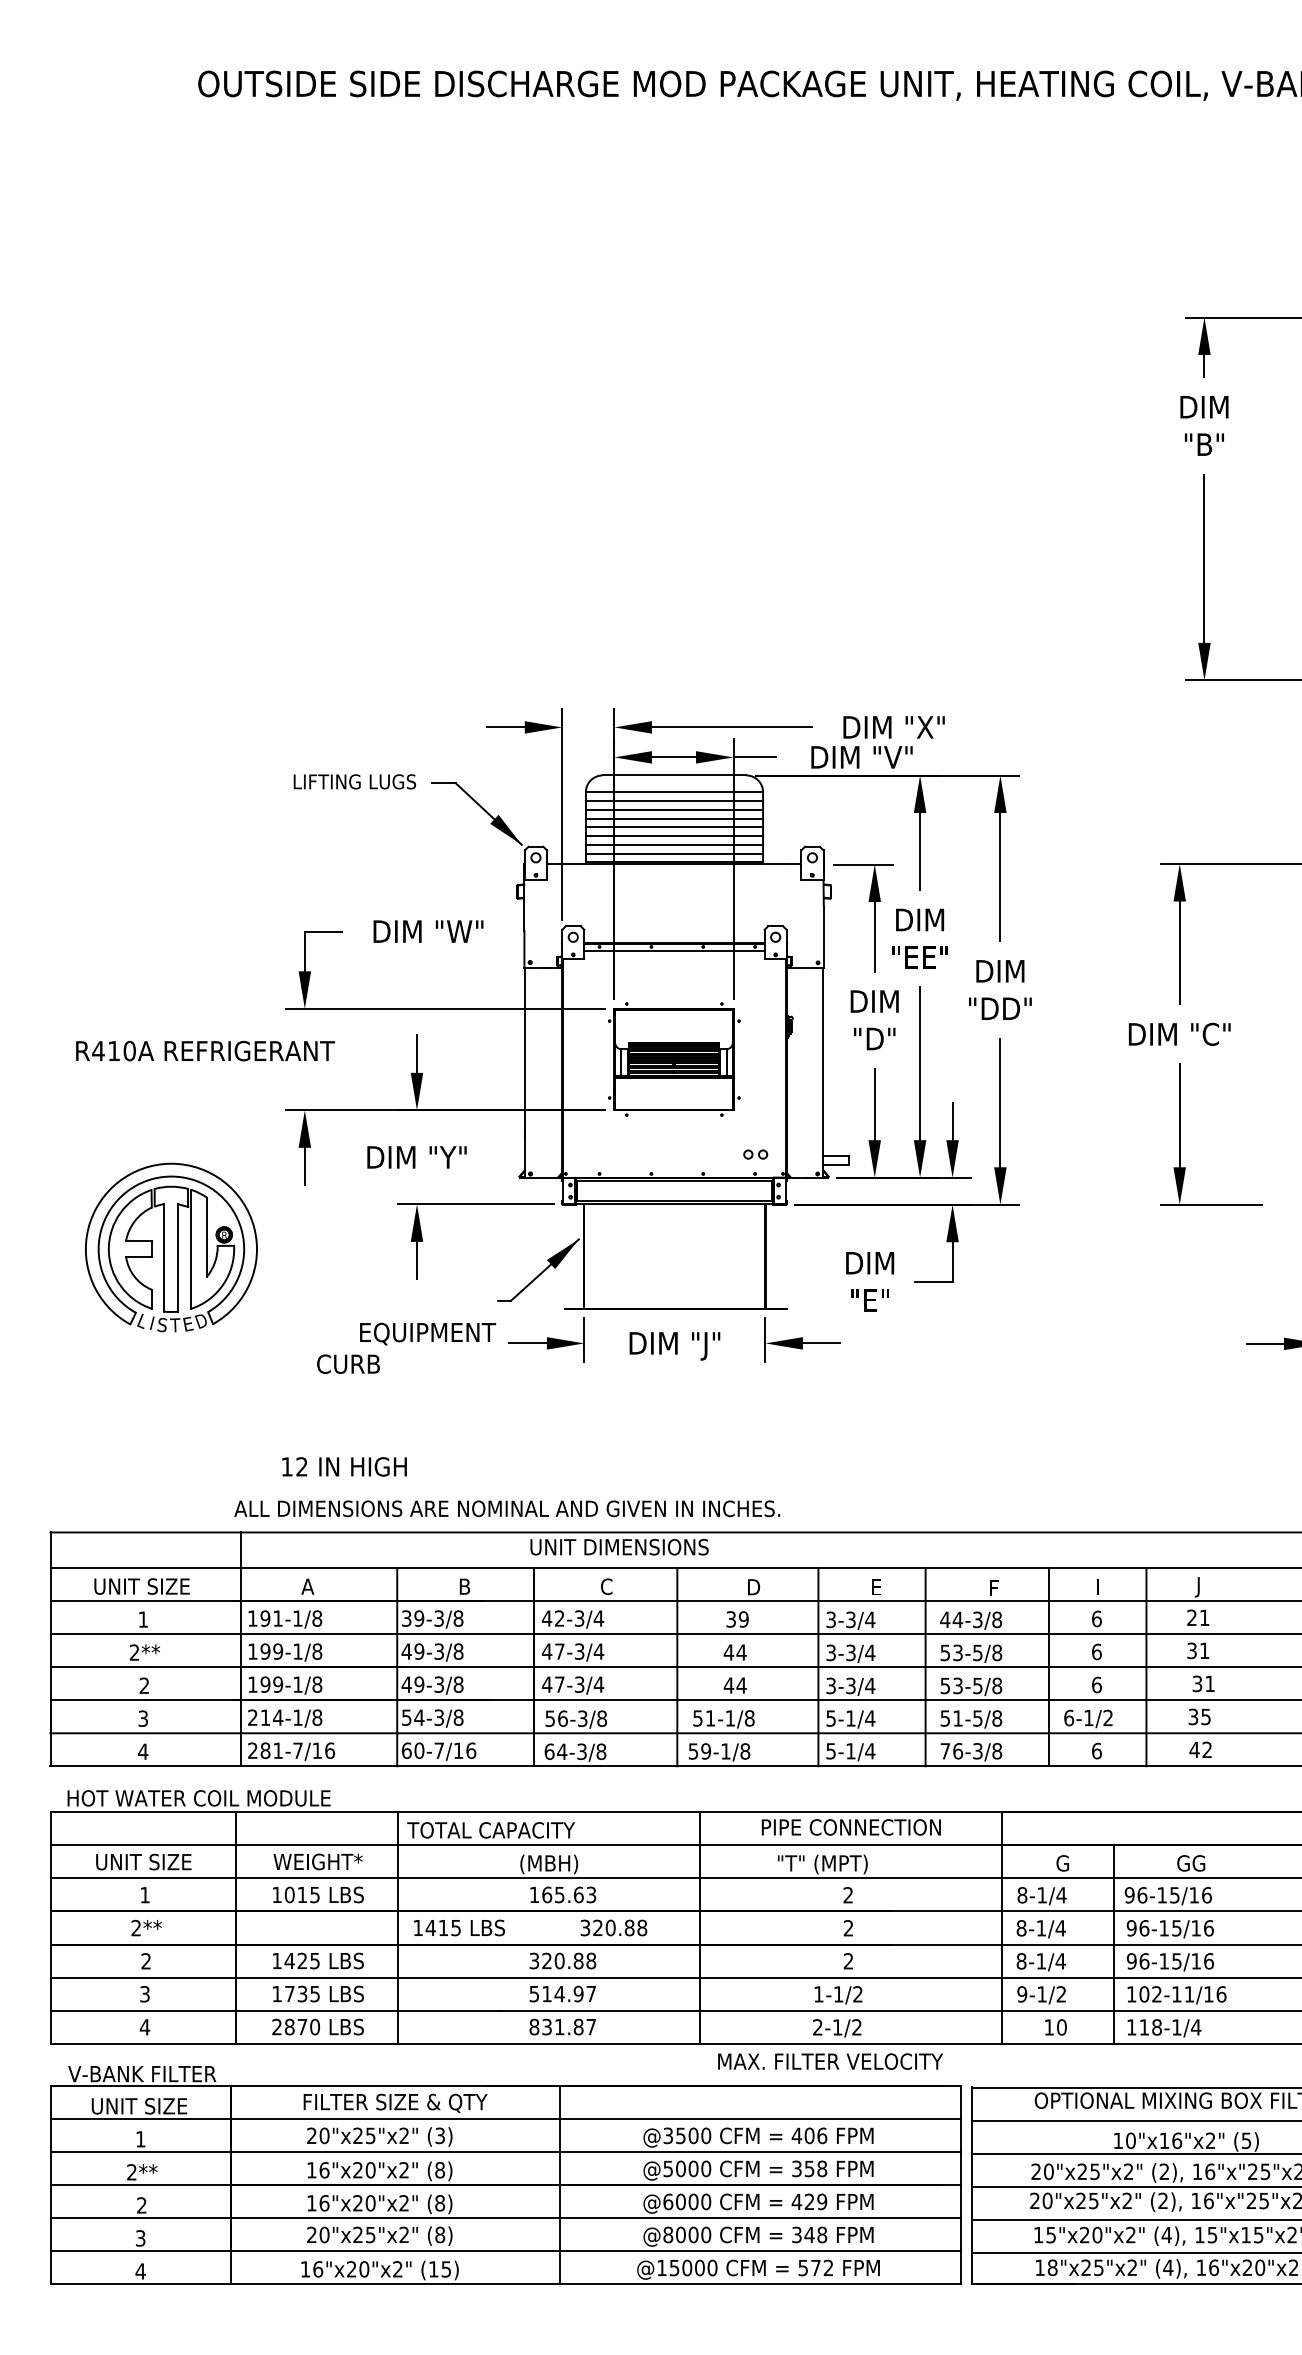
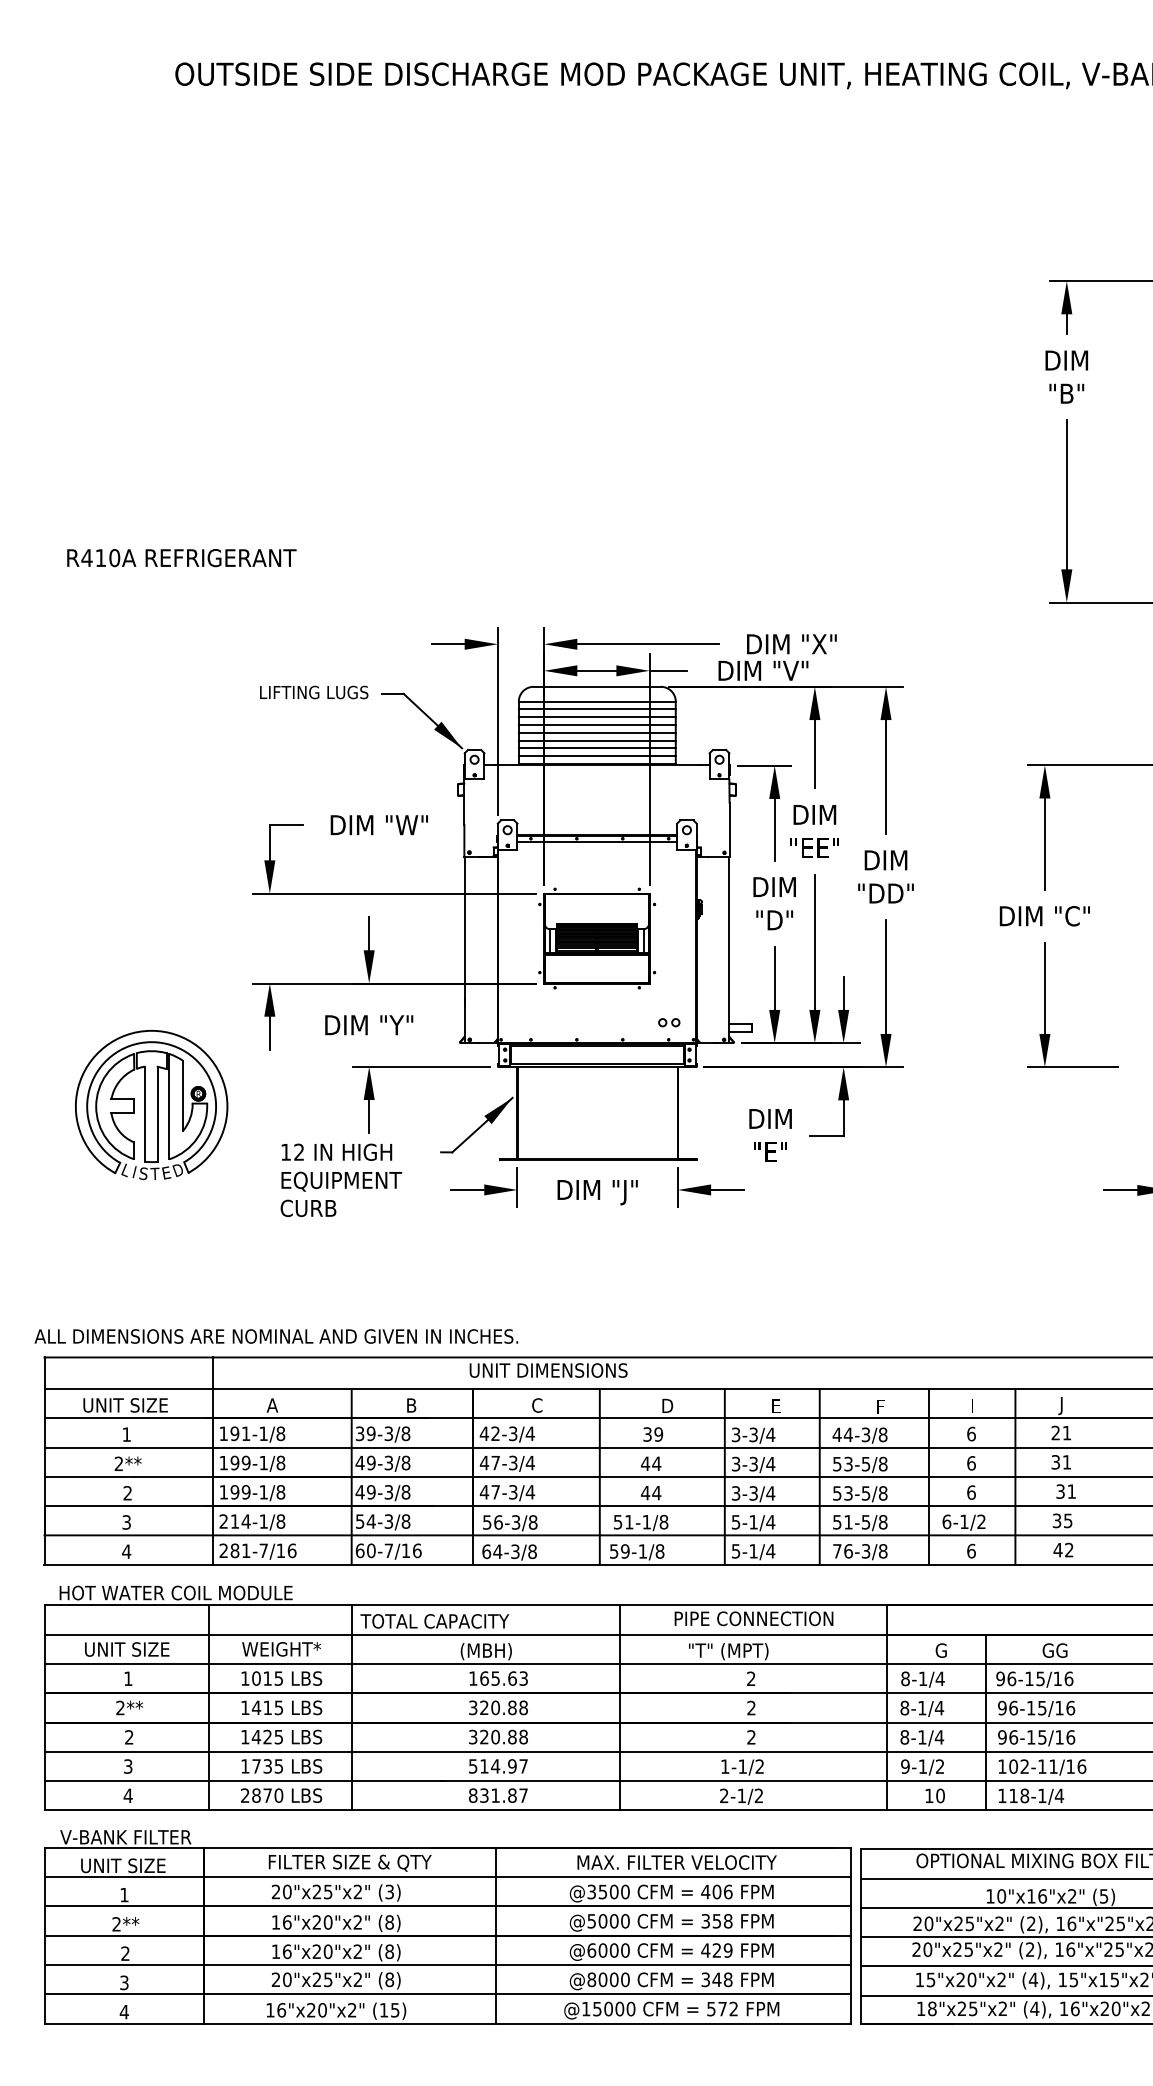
text: (205, 1050) -> (181, 557), moved
text: (428, 1333) -> (342, 1181), moved
text: (344, 1466) -> (336, 1151), moved
text: (507, 1508) -> (276, 1336), moved
text: (459, 1927) -> (281, 1707), moved
text: (613, 1927) -> (498, 1707), moved
text: (830, 2061) -> (677, 1862), moved

